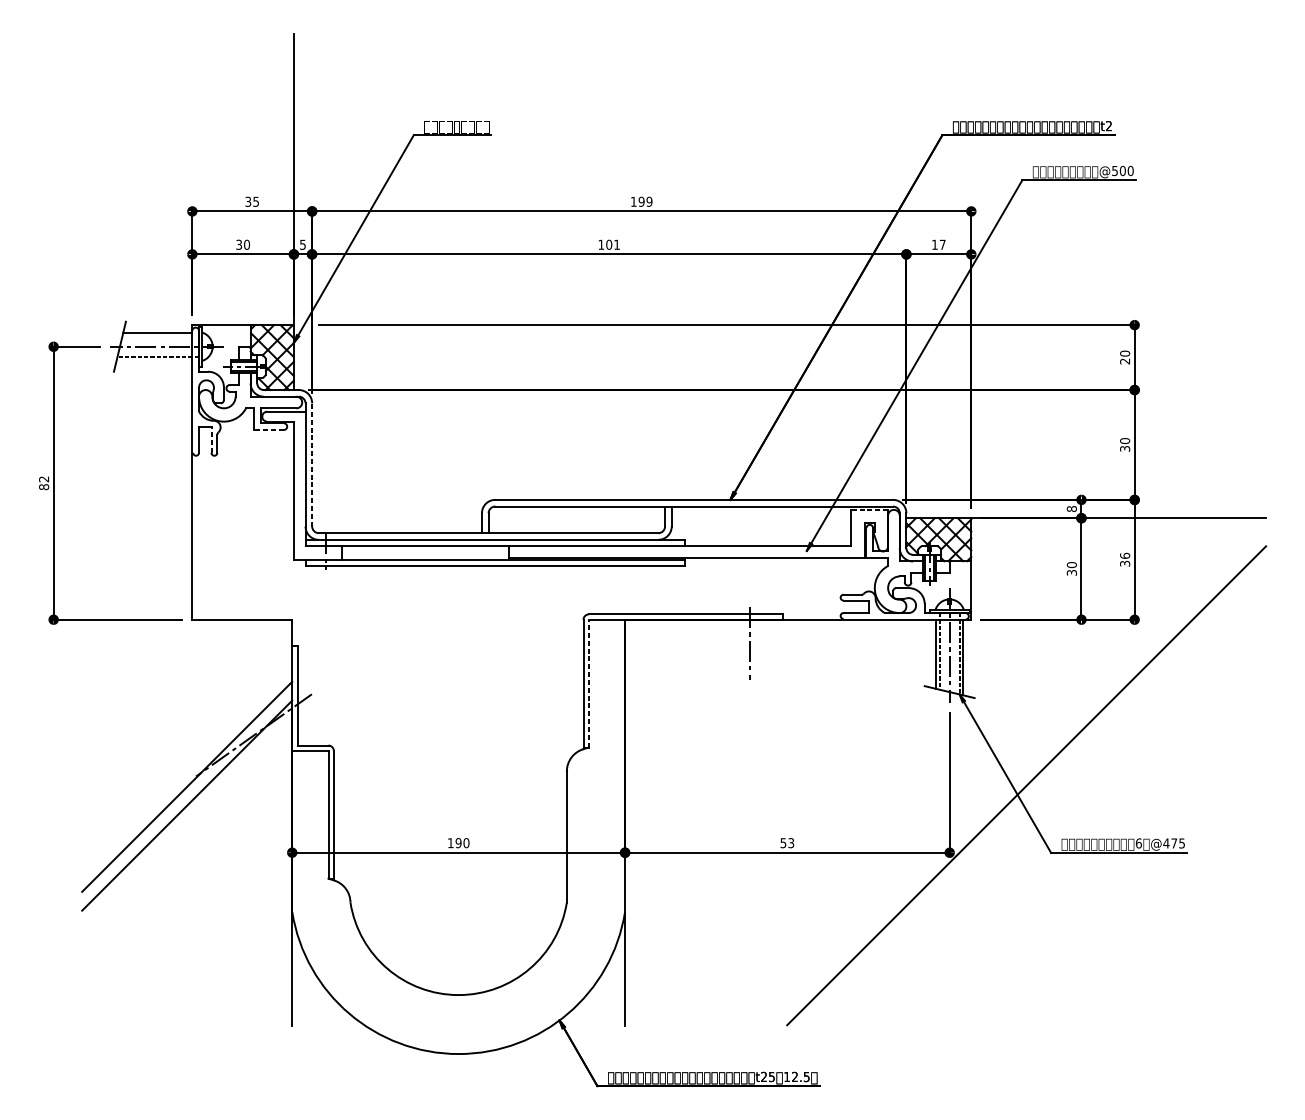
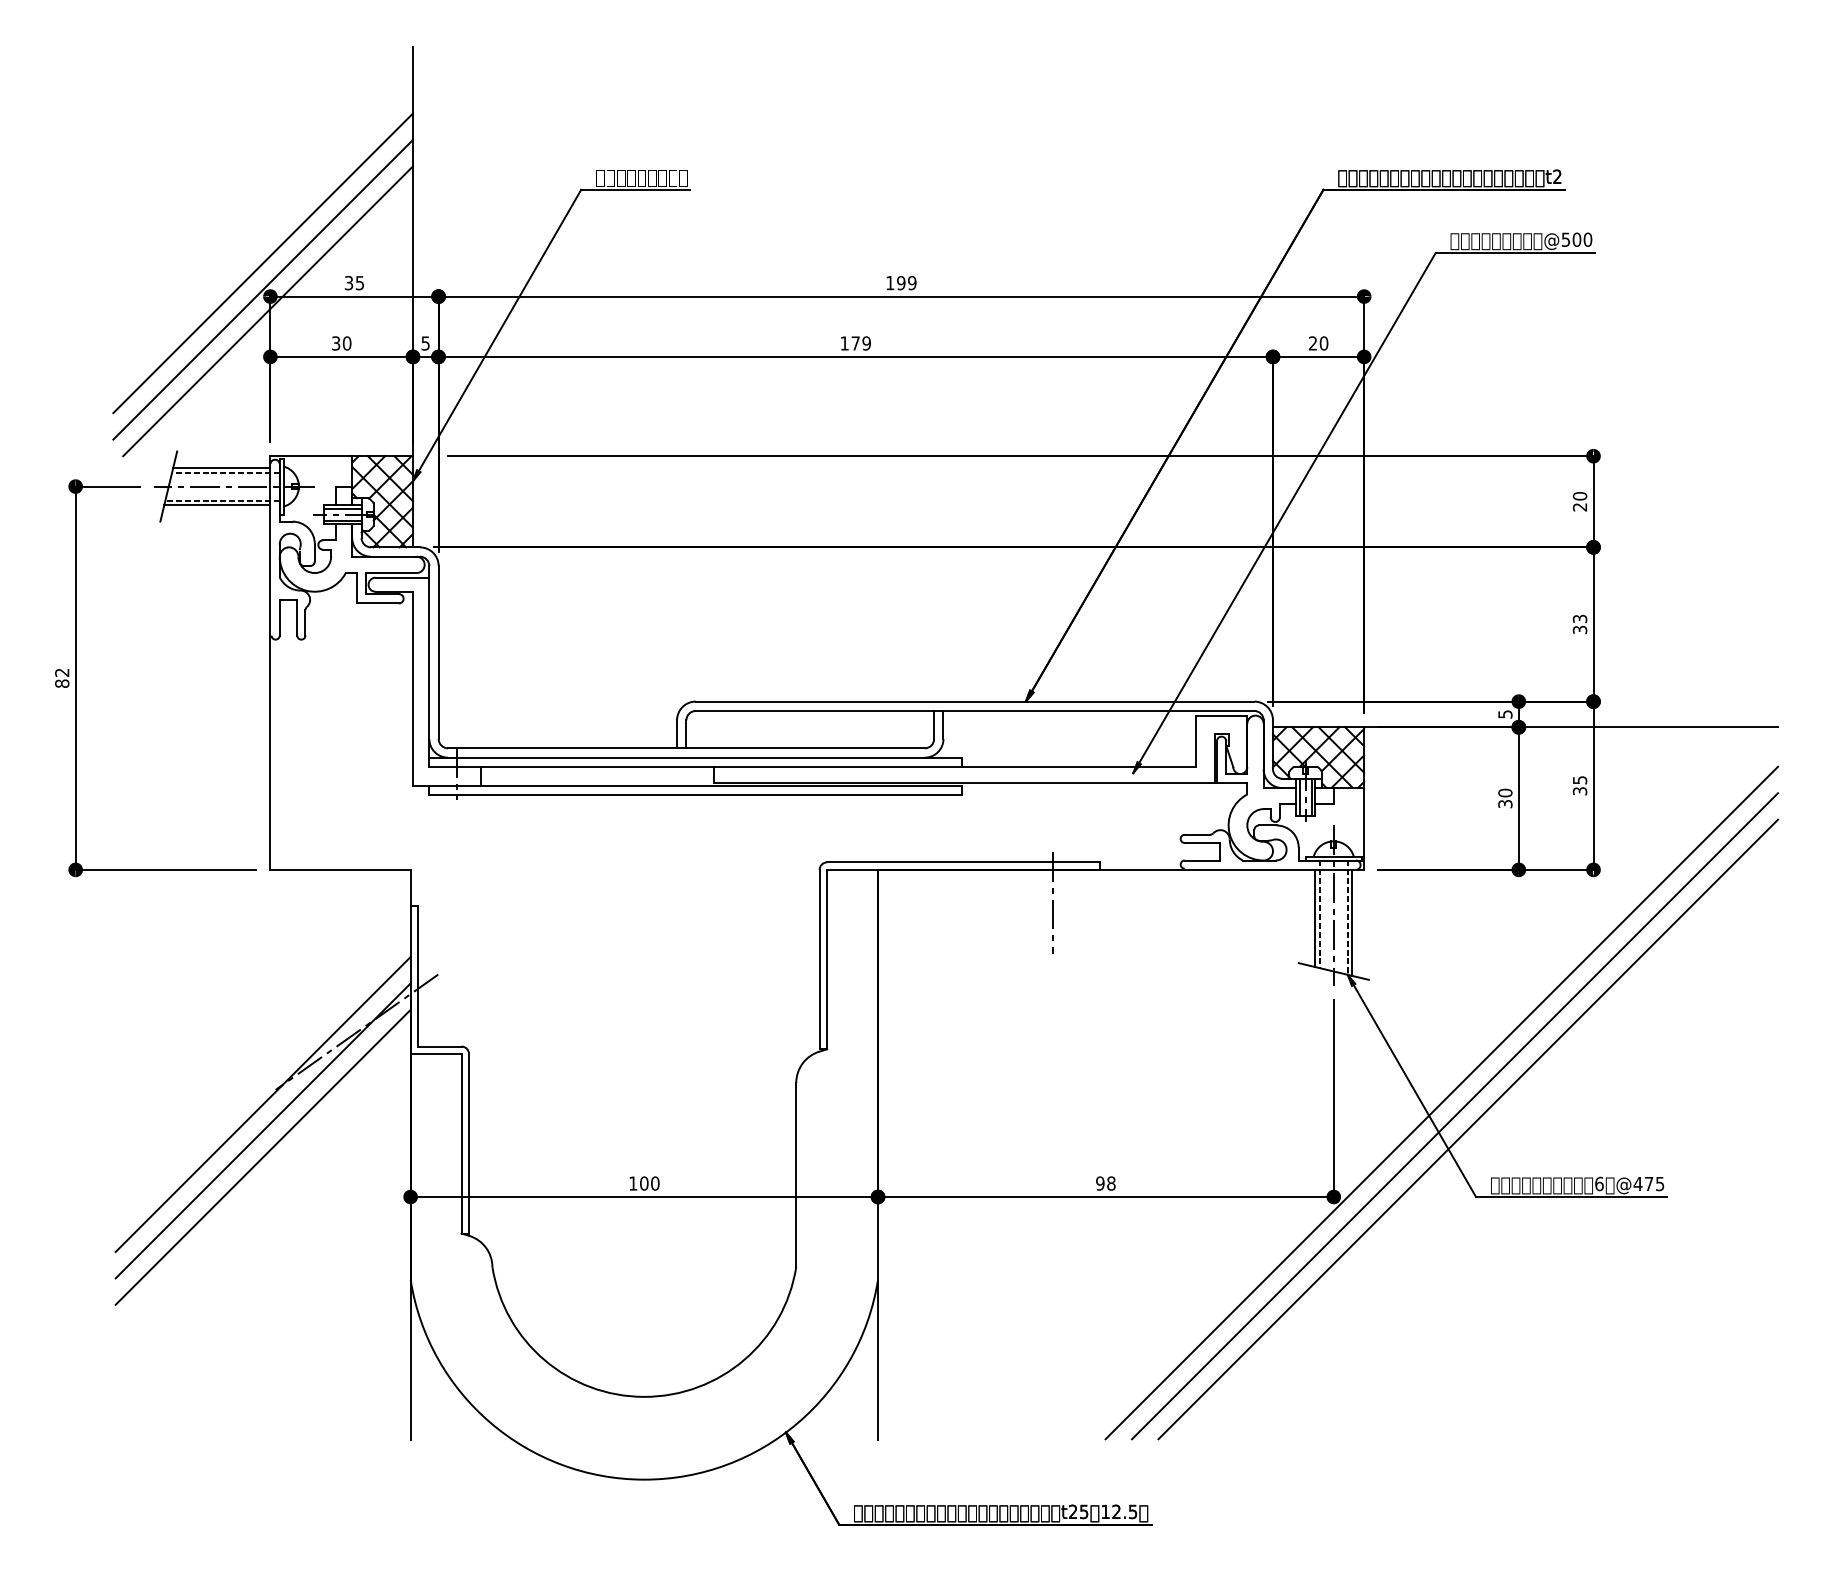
line: (186, 187) -> (262, 263), added
line: (186, 206) -> (262, 289), added
line: (190, 222) -> (267, 311), added
text: (612, 244) -> (860, 343), 101 -> 179
text: (938, 244) -> (1318, 343), 17 -> 20
line: (160, 336) -> (225, 472), added
line: (154, 360) -> (217, 505), added
line: (268, 430) -> (377, 603), dashed -> solid
line: (211, 439) -> (297, 617), dashed -> solid
text: (1125, 440) -> (1580, 618), 30 -> 33
line: (312, 464) -> (438, 652), dashed -> solid
line: (869, 509) -> (1221, 715), dashed -> solid
text: (1071, 509) -> (1505, 714), 8 -> 5
text: (1124, 555) -> (1579, 779), 36 -> 35
line: (589, 683) -> (827, 959), dashed -> solid
line: (1035, 795) -> (1454, 1116), added
line: (1045, 804) -> (1468, 1129), added
line: (186, 823) -> (262, 1156), added
text: (458, 843) -> (644, 1183), 190 -> 100
text: (787, 843) -> (1105, 1183), 53 -> 98

